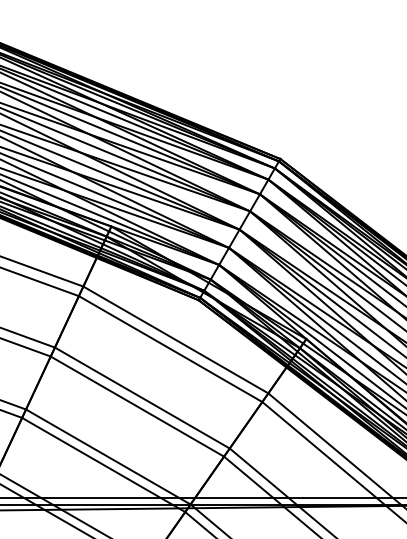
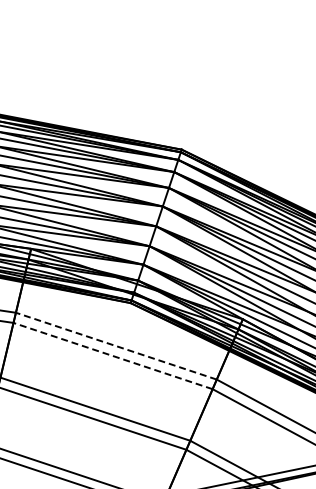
line: (175, 339) -> (115, 345), solid -> dashed
line: (170, 349) -> (113, 356), solid -> dashed

